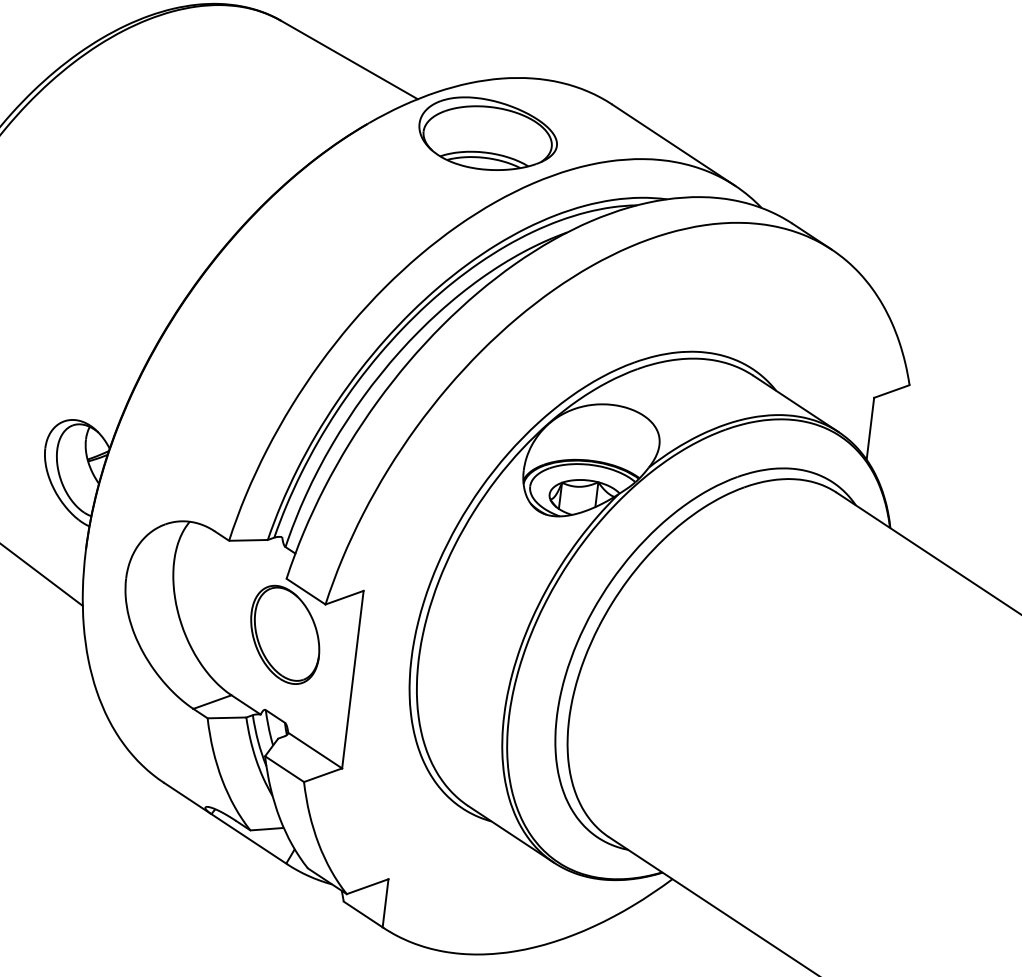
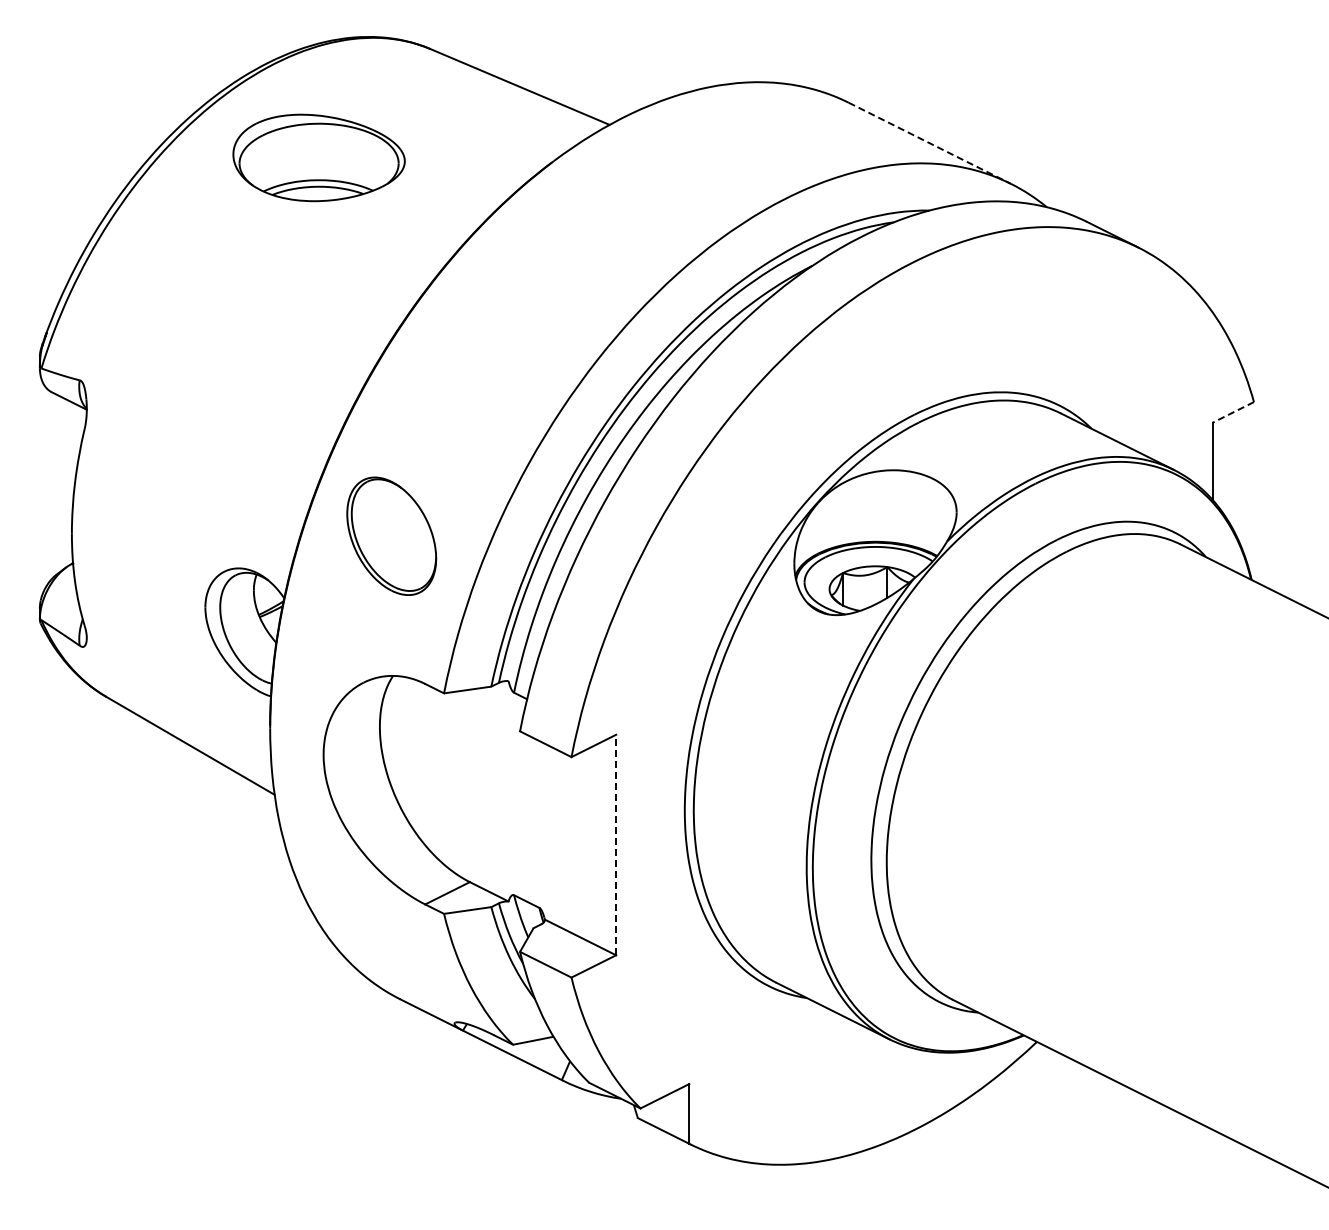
part: (487, 134) -> (318, 157), moved
line: (673, 145) -> (929, 143), solid -> dashed
line: (891, 391) -> (1232, 412), solid -> dashed
part: (285, 634) -> (391, 535), moved
line: (353, 679) -> (616, 844), solid -> dashed

